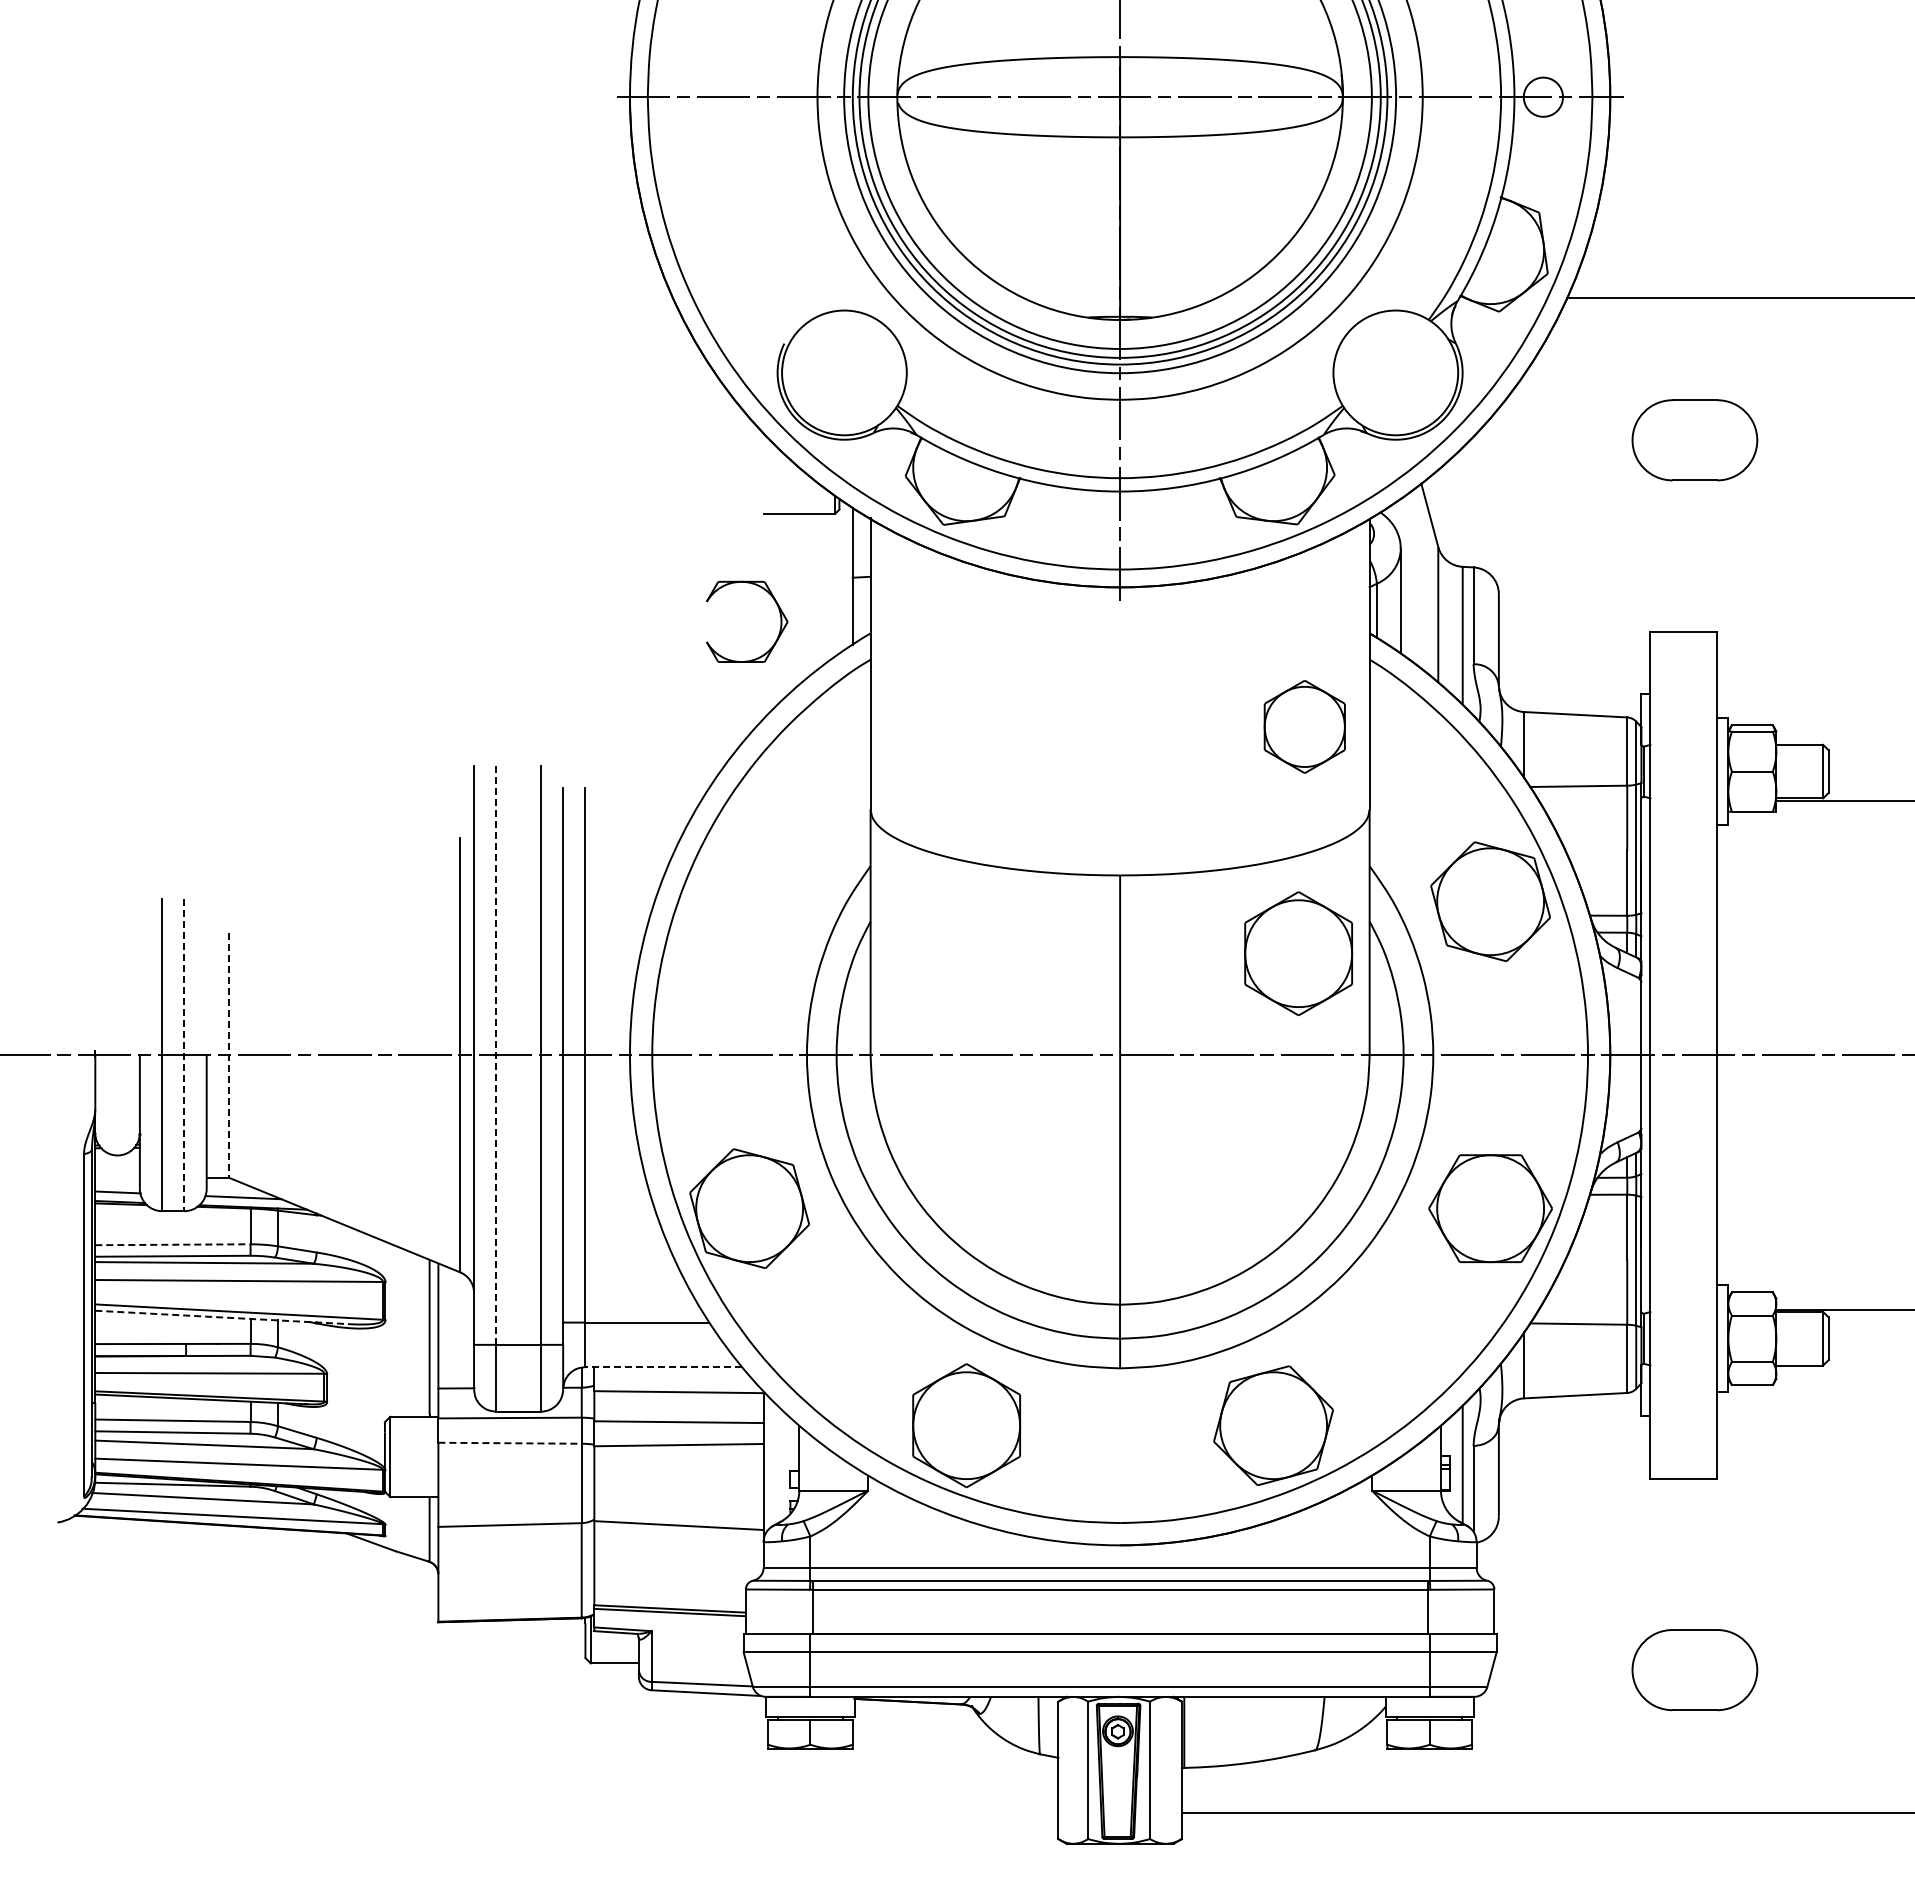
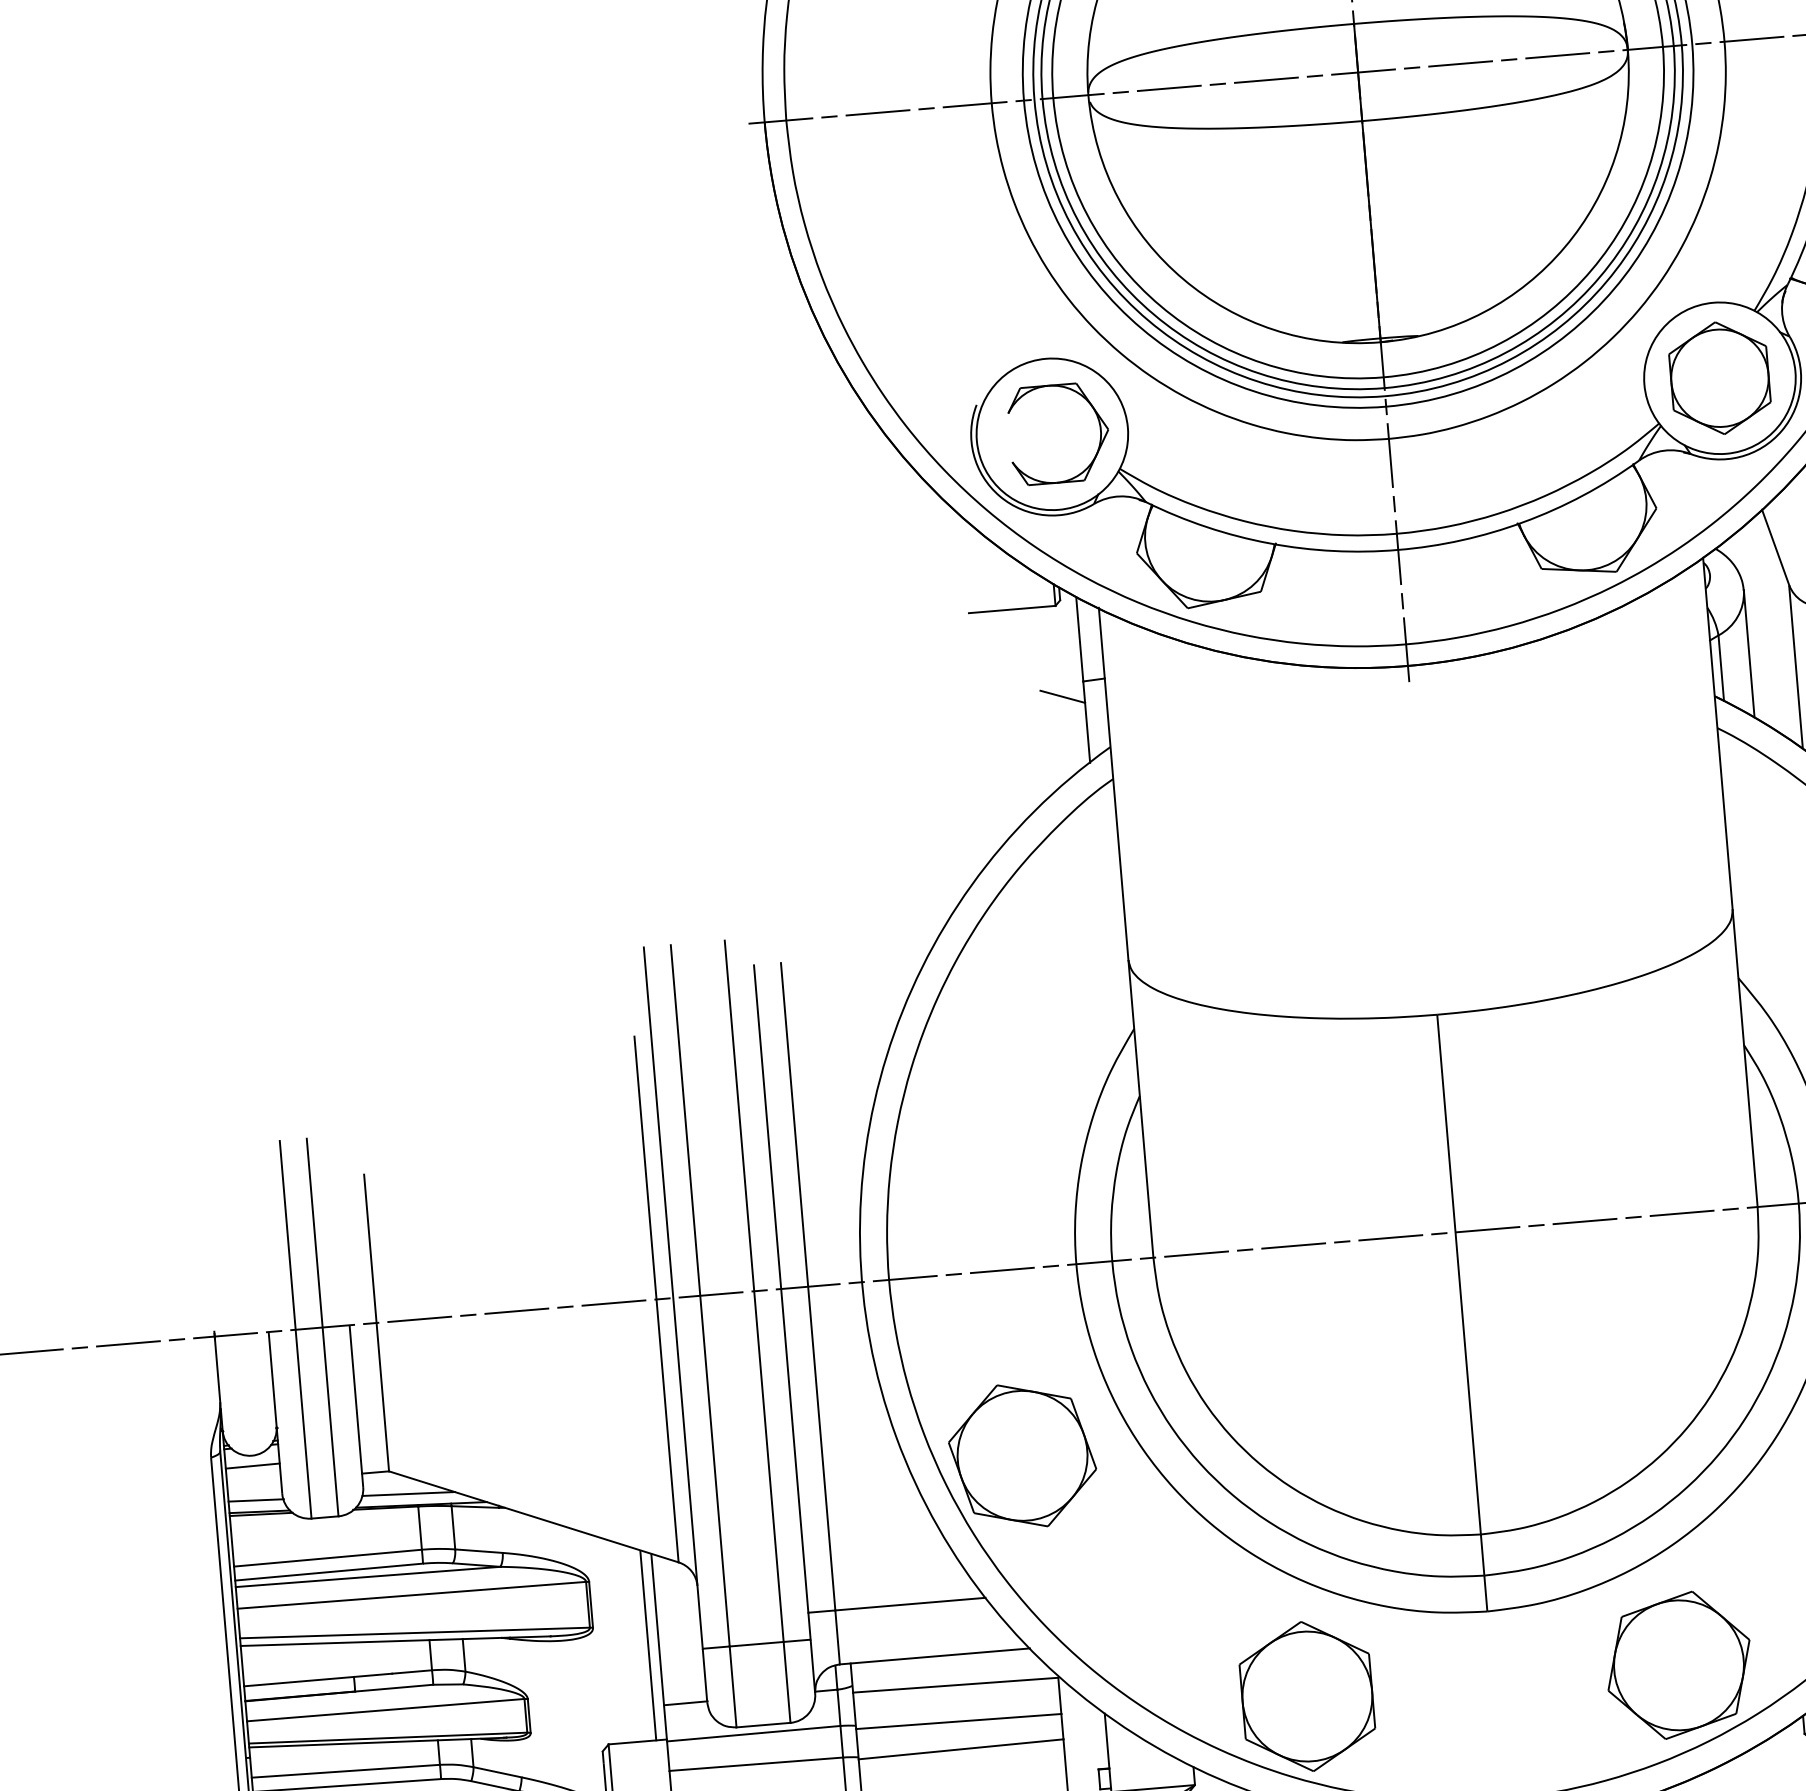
line: (834, 588) -> (1062, 696), added
part: (778, 610) -> (1096, 416), moved
part: (1304, 726) -> (1719, 377), moved
part: (1298, 953) -> (1661, 1091), removed
line: (184, 1055) -> (322, 1327), dashed -> solid
line: (228, 1055) -> (376, 1323), dashed -> solid
line: (496, 1055) -> (700, 1296), dashed -> solid
line: (117, 1163) -> (252, 1465), added
line: (172, 1244) -> (327, 1557), dashed -> solid
line: (222, 1317) -> (395, 1641), dashed -> solid
line: (663, 1367) -> (934, 1656), dashed -> solid
line: (510, 1443) -> (756, 1764), dashed -> solid

